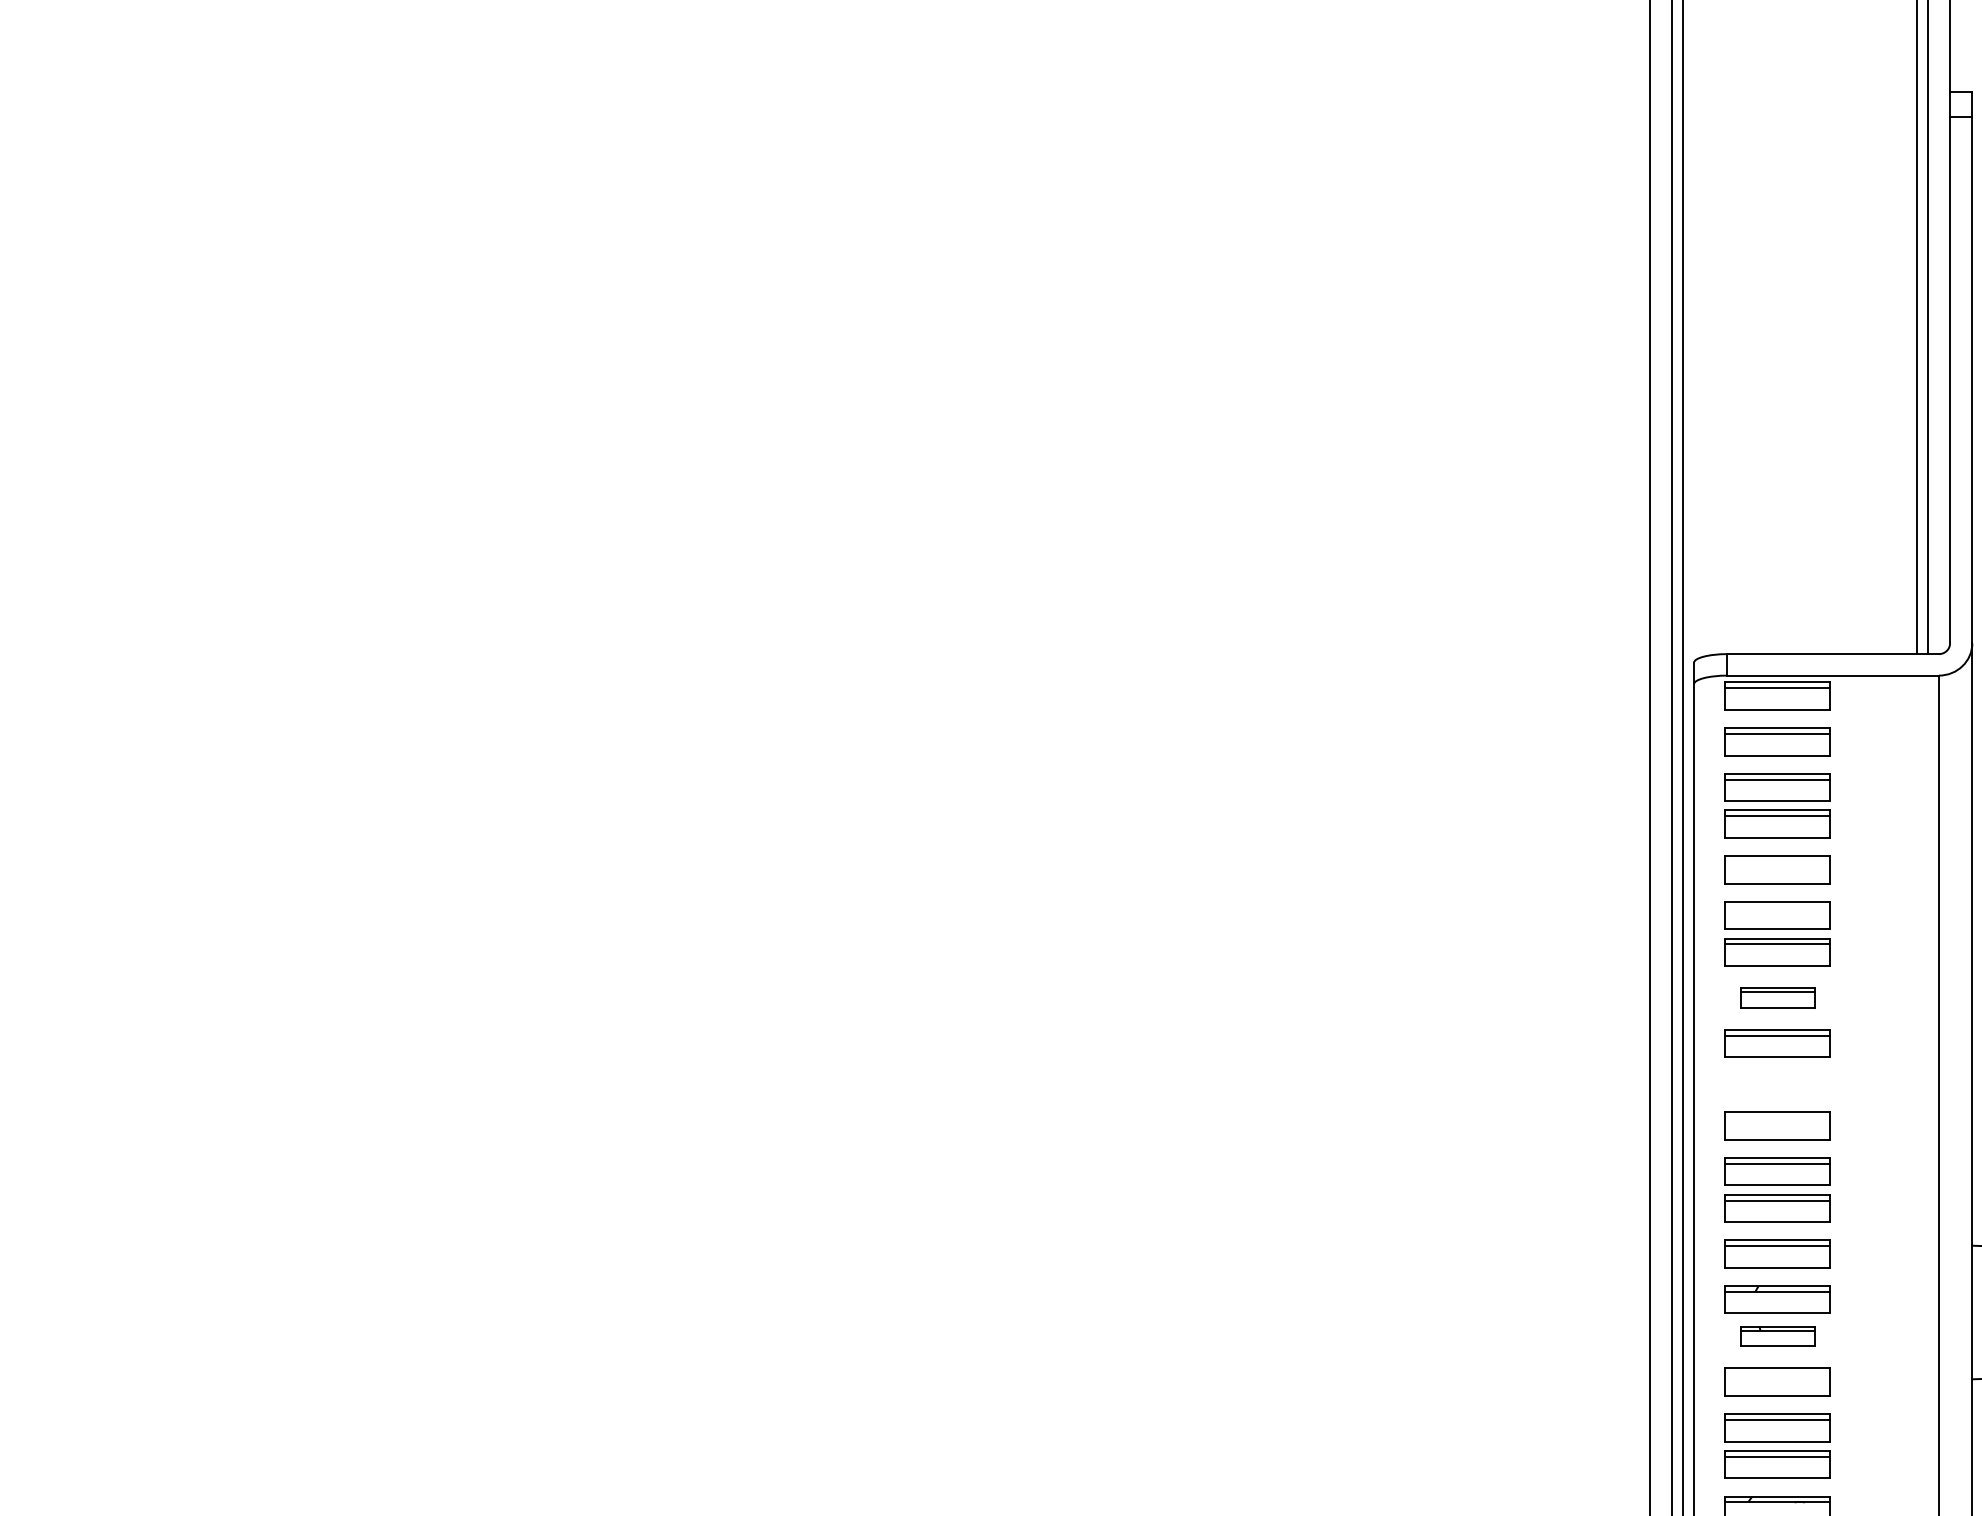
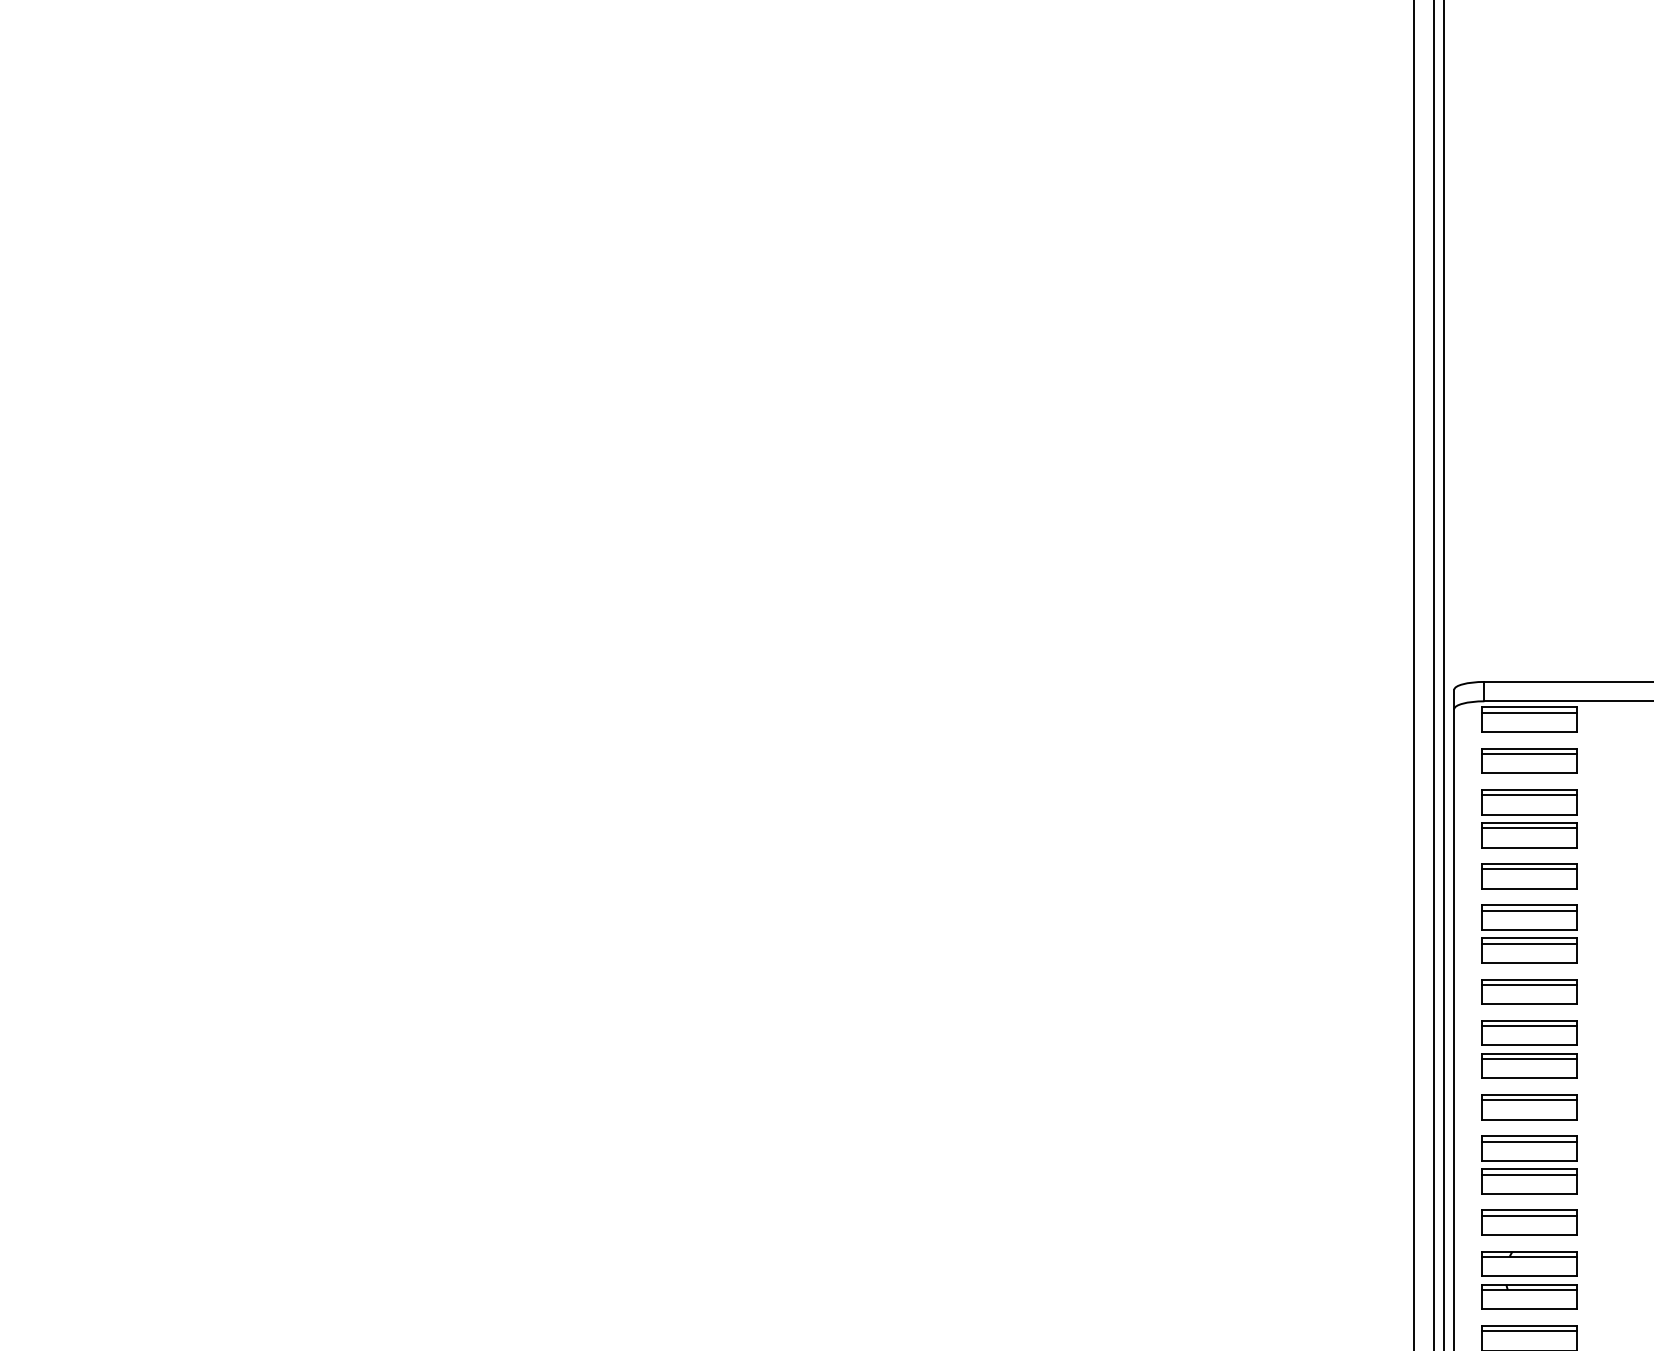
line: (1777, 862) -> (1529, 869), added
line: (1777, 907) -> (1529, 910), added
part: (1777, 997) -> (1529, 991), size x1.43
part: (1777, 1080) -> (1529, 1066), added
line: (1777, 1118) -> (1529, 1100), added
part: (1777, 1336) -> (1529, 1297), size x1.43
line: (1777, 1374) -> (1529, 1331), added

